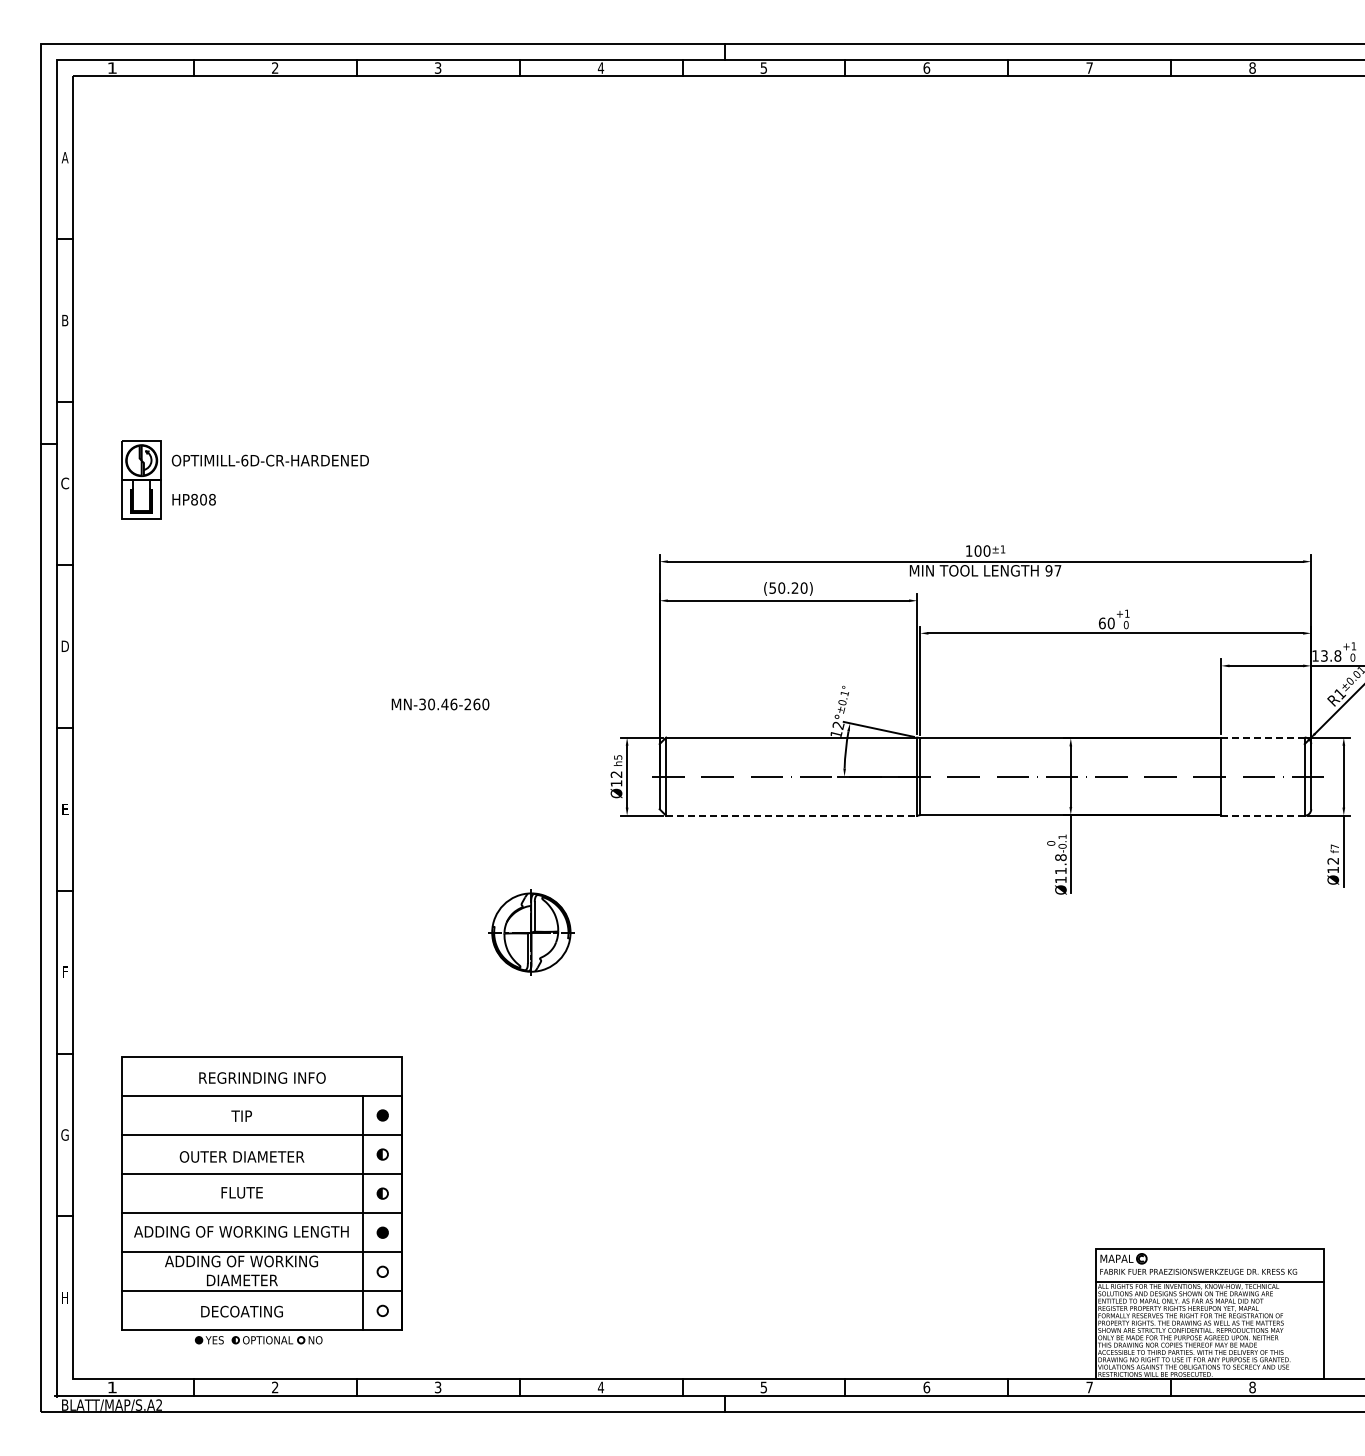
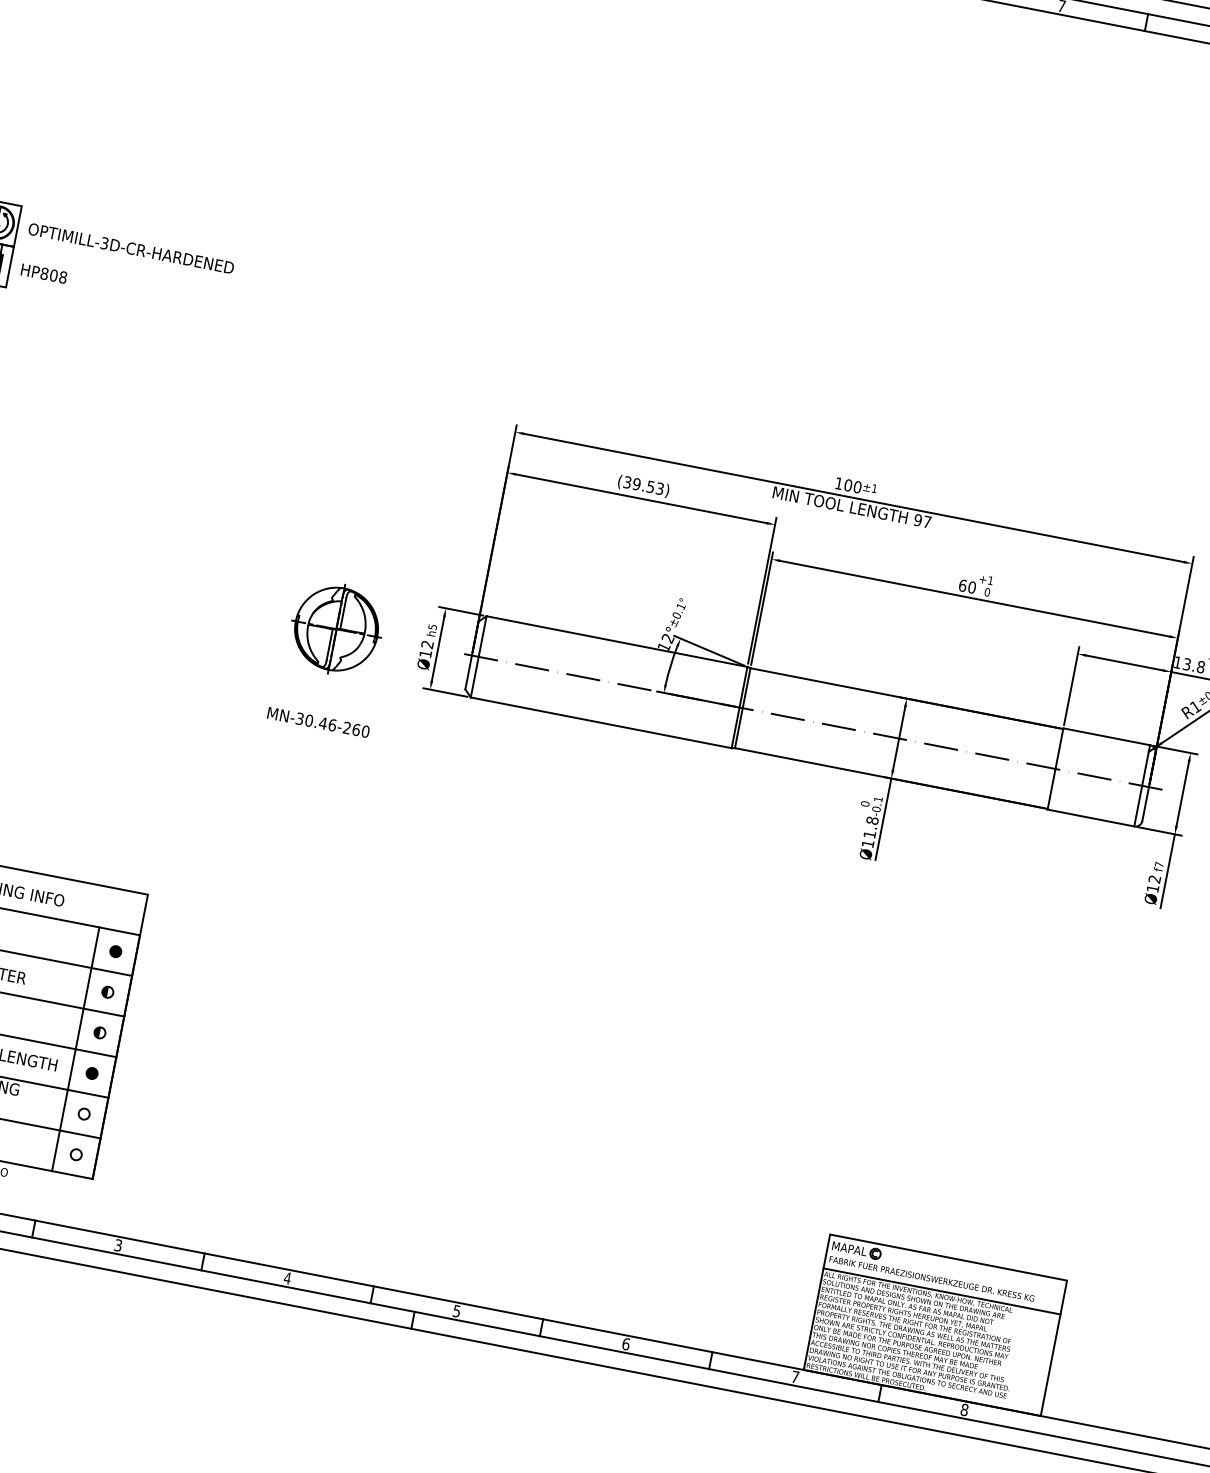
text: (244, 460) -> (104, 243), OPTIMILL-6D-CR-HARDENED -> OPTIMILL-3D-CR-HARDENED
text: (788, 587) -> (643, 485), (50.20) -> (39.53)
text: (440, 704) -> (318, 722), moved
line: (1263, 737) -> (1107, 736), dashed -> solid
line: (791, 815) -> (601, 722), dashed -> solid
line: (1263, 815) -> (1091, 817), dashed -> solid
part: (531, 932) -> (336, 629), moved

